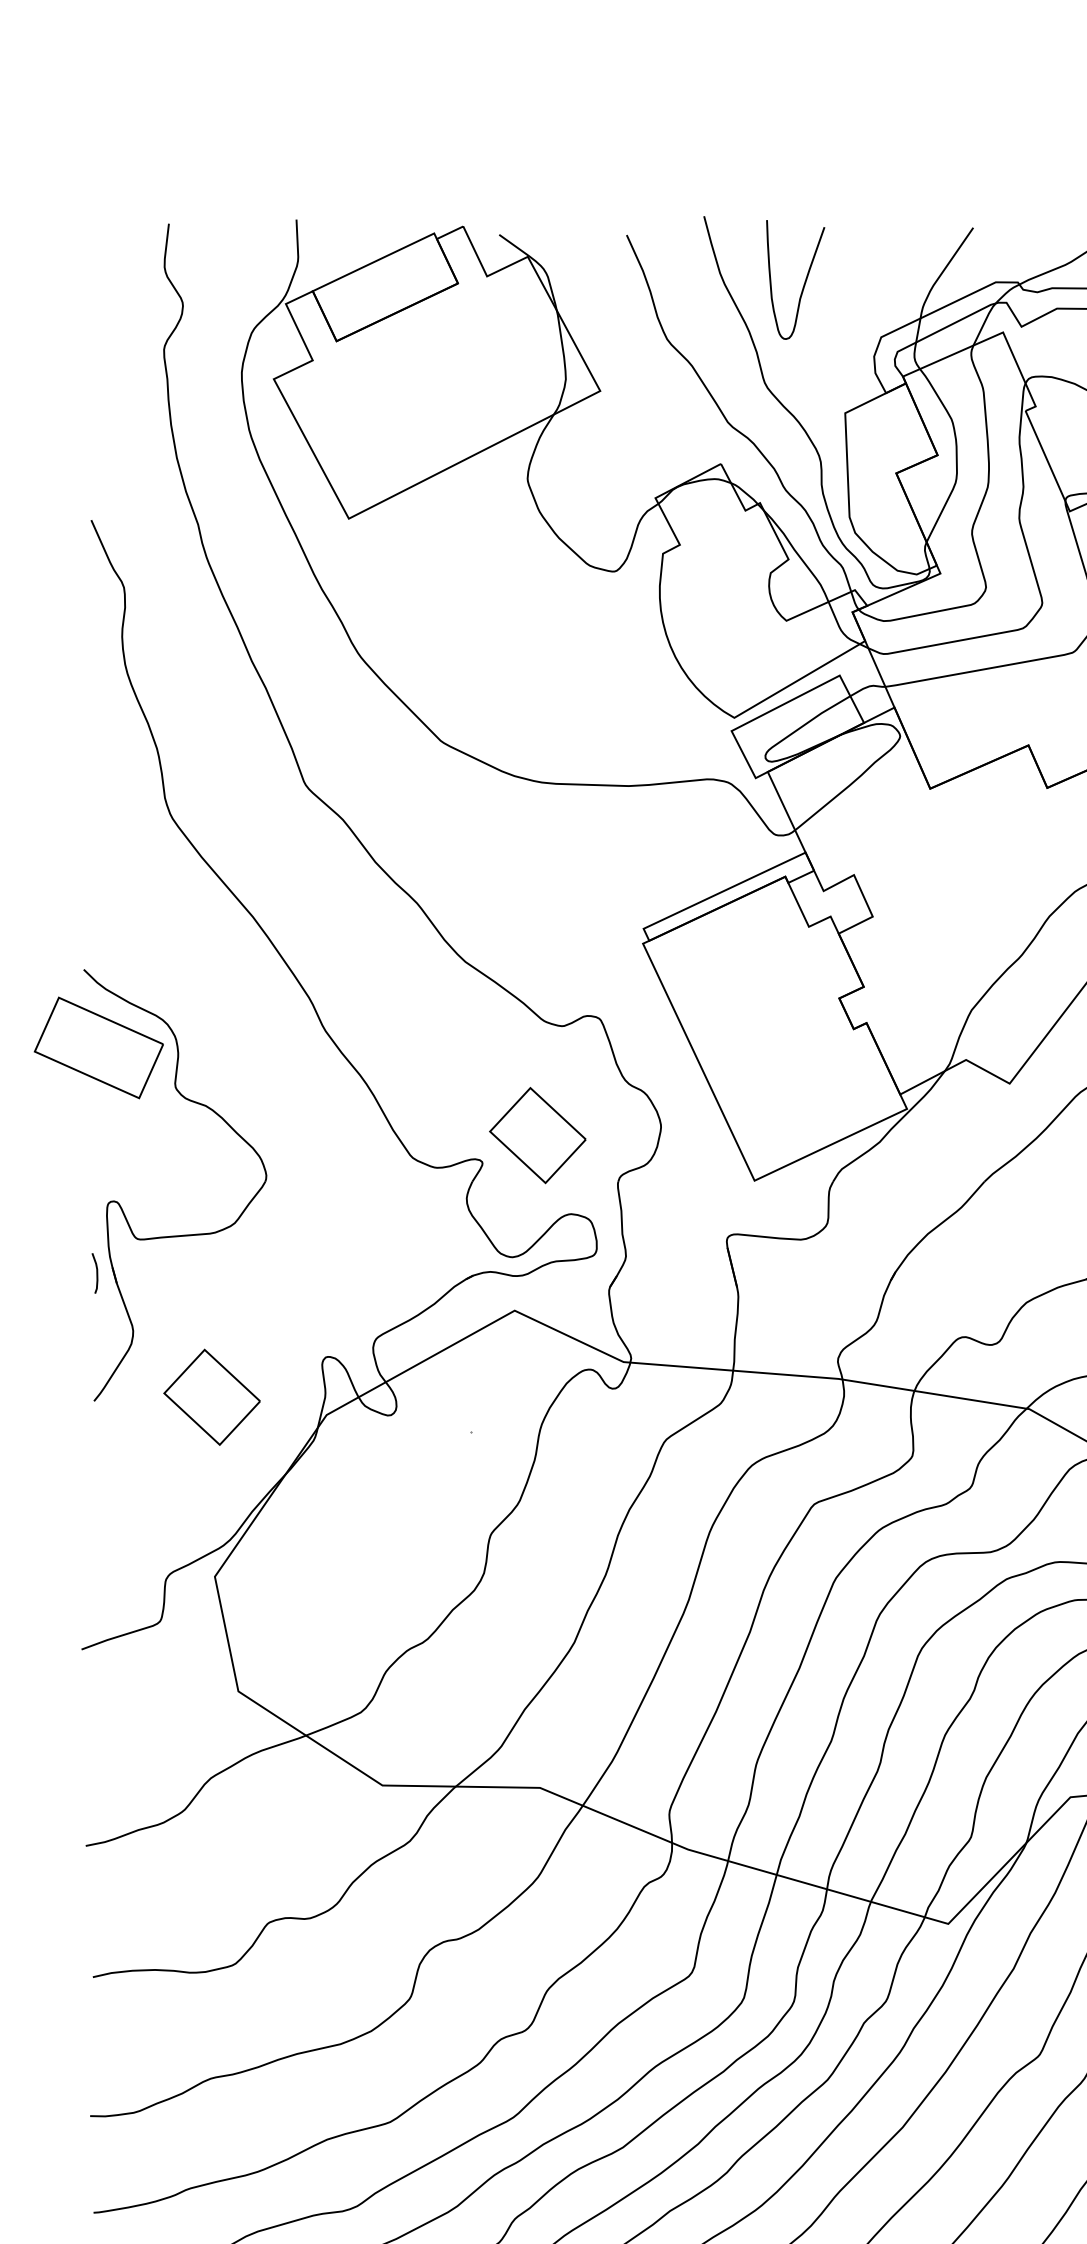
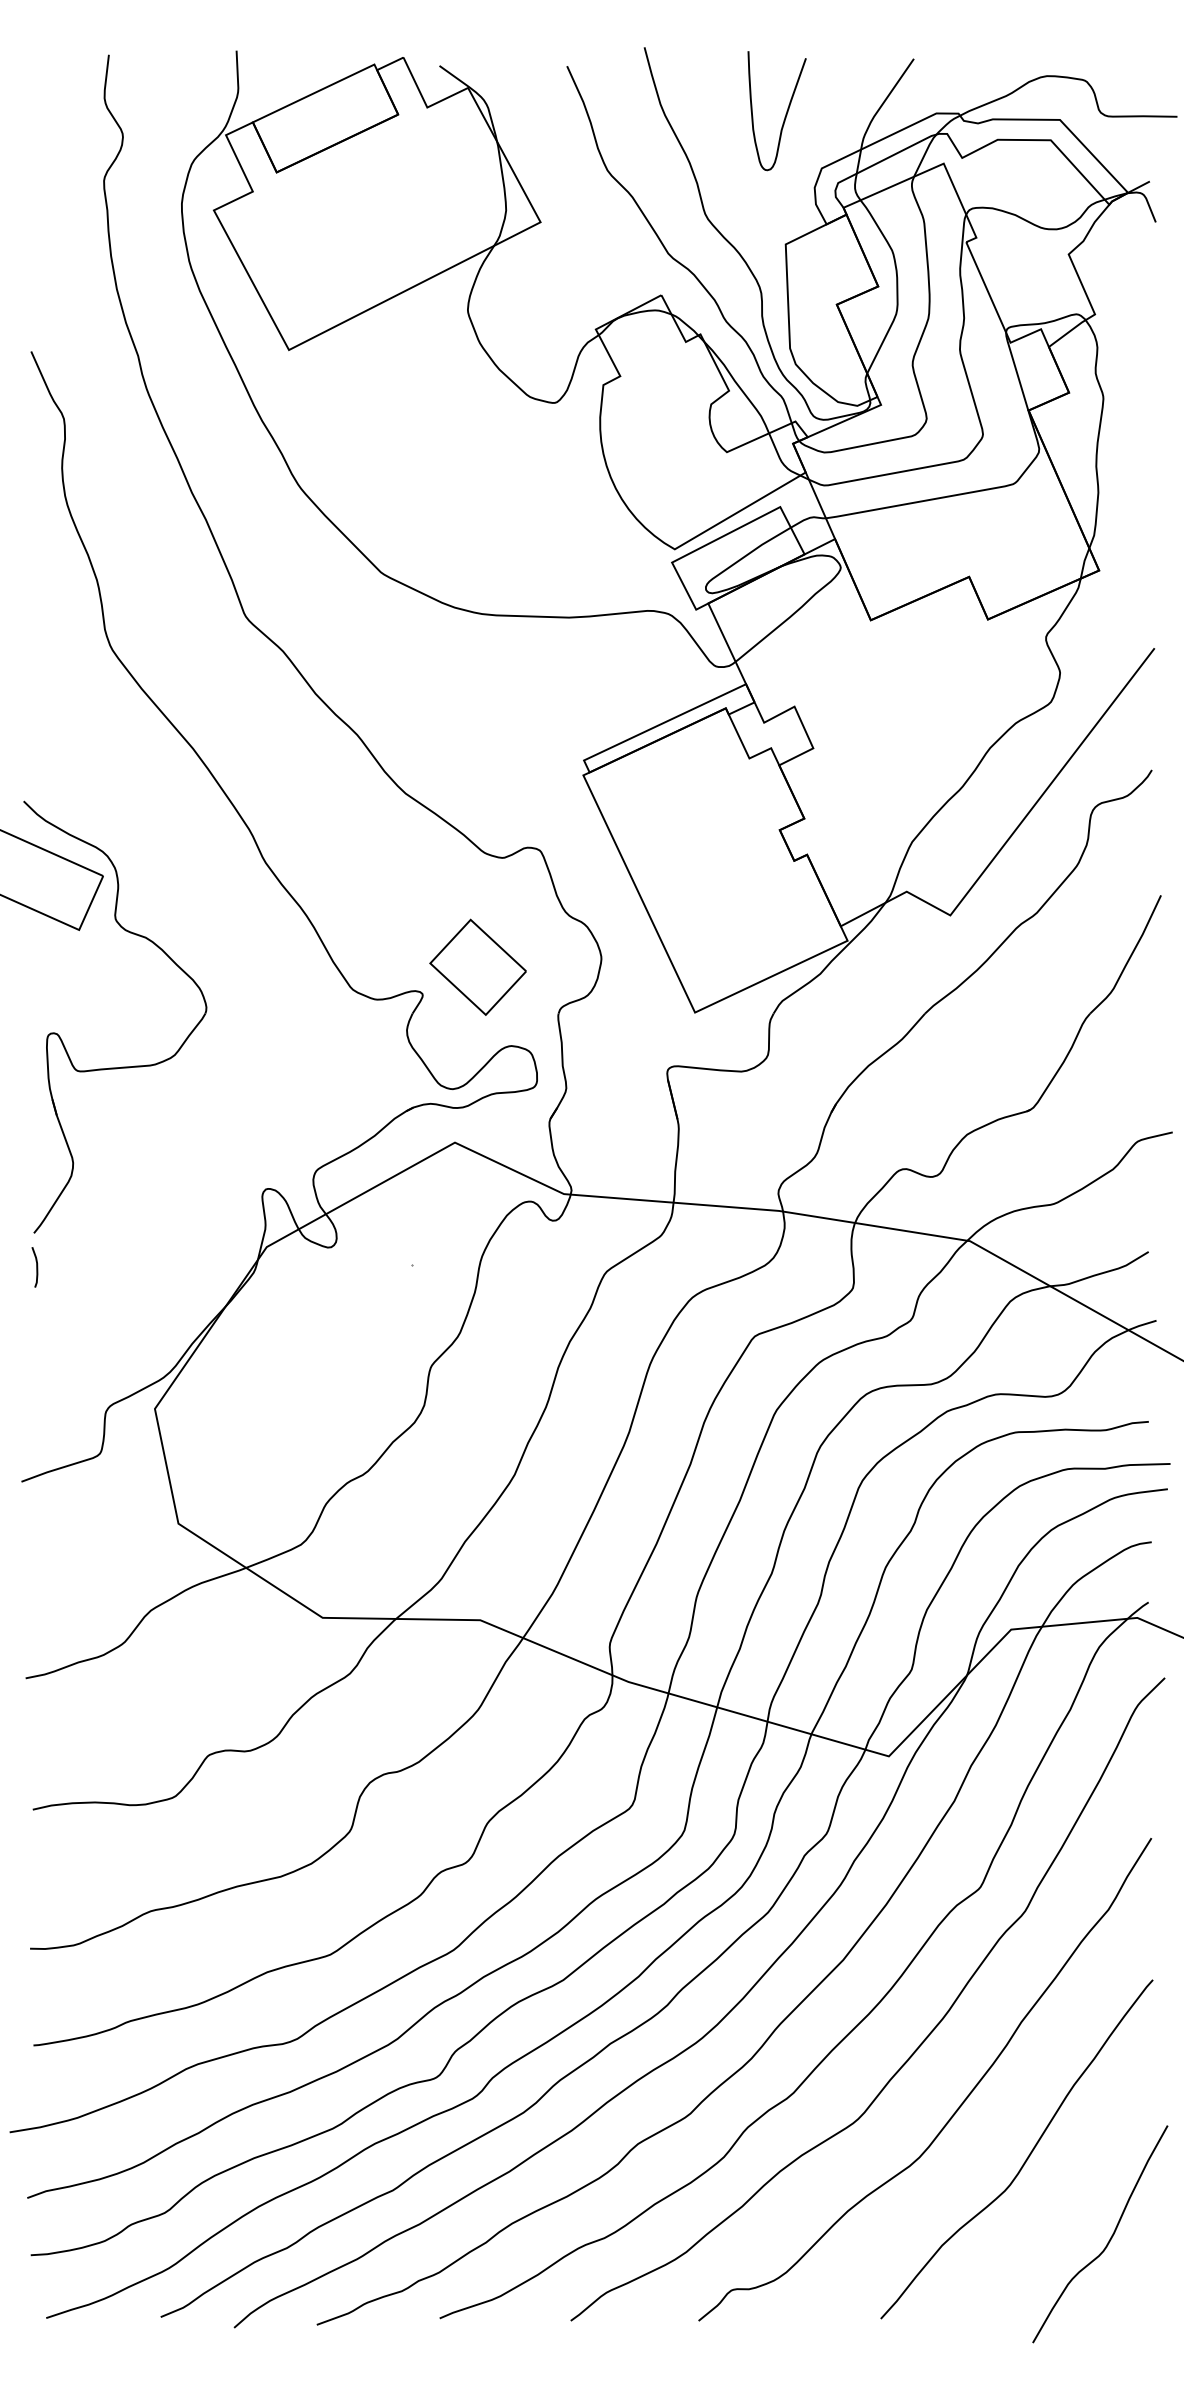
curve: (804, 282) -> (785, 113), moved
curve: (96, 1273) -> (36, 1267), moved
part: (211, 1396) -> (151, 1228), removed

